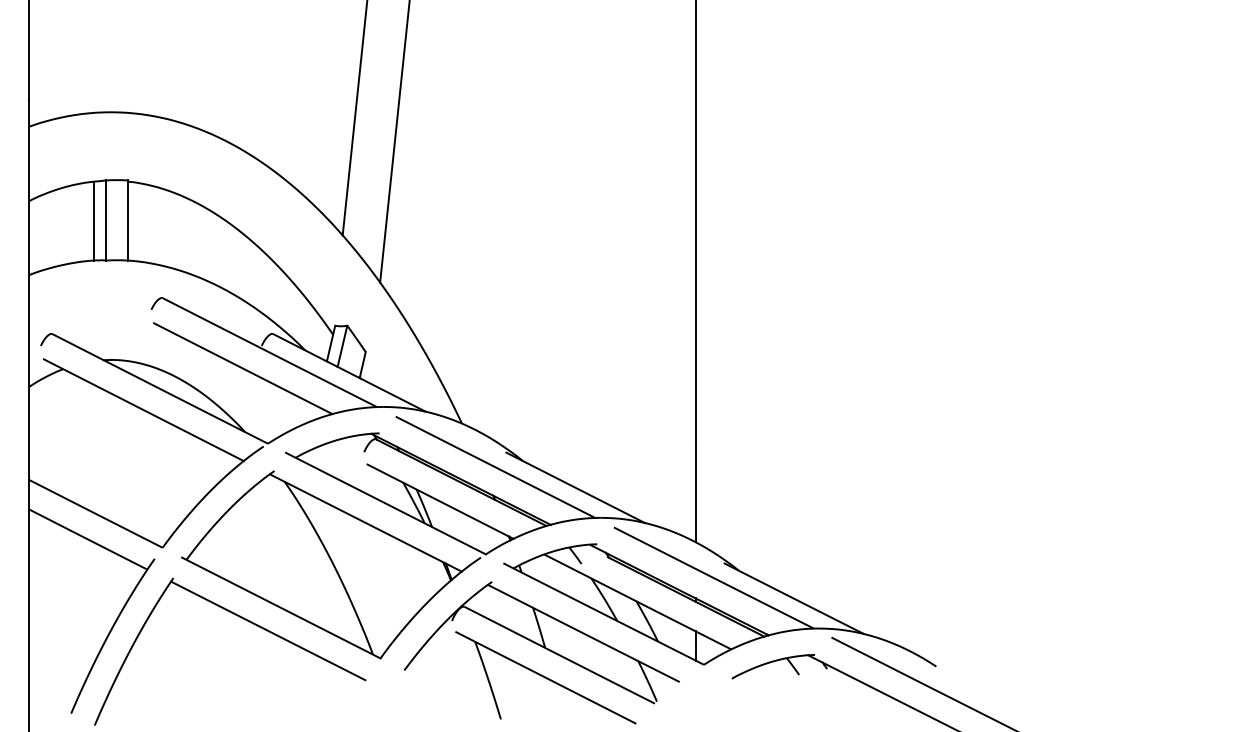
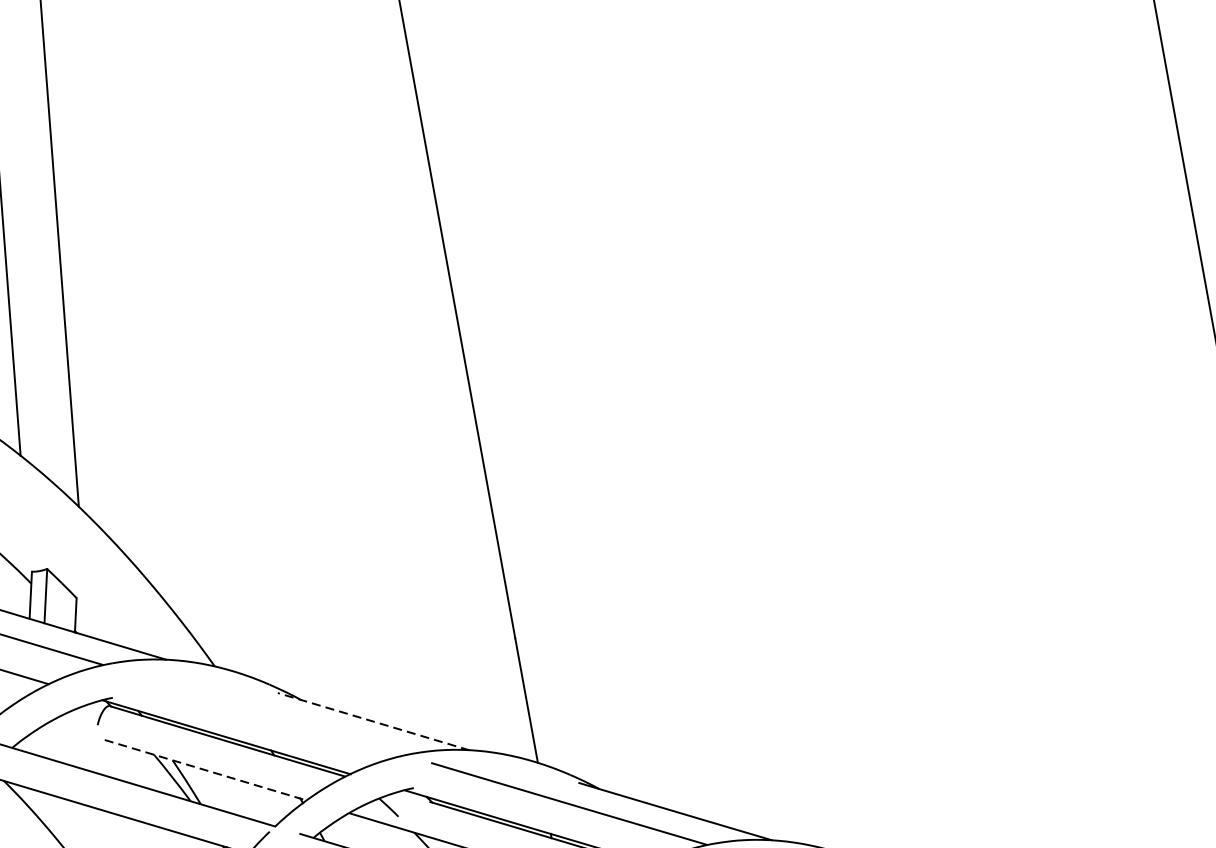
line: (495, 467) -> (267, 714), removed
line: (575, 487) -> (373, 721), solid -> dashed
line: (440, 501) -> (205, 769), solid -> dashed

